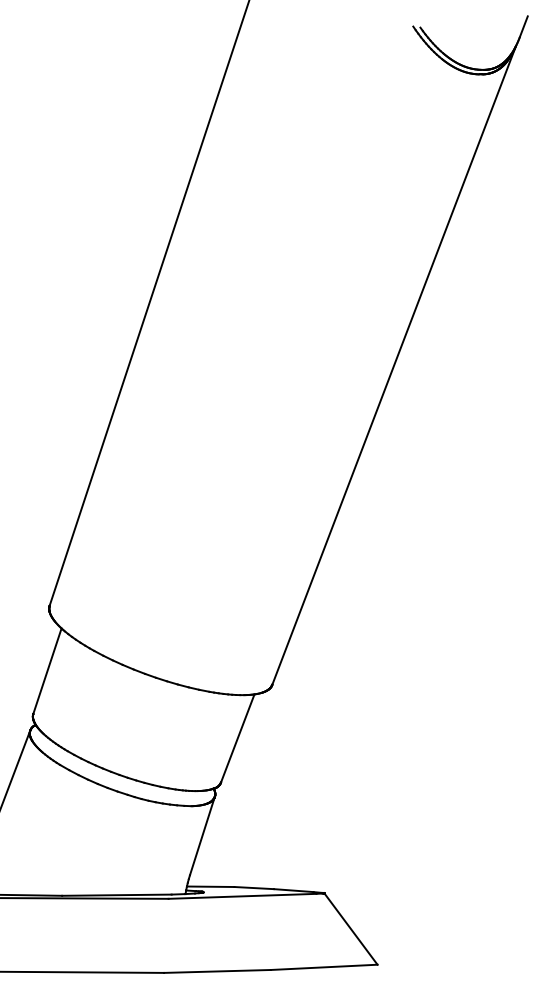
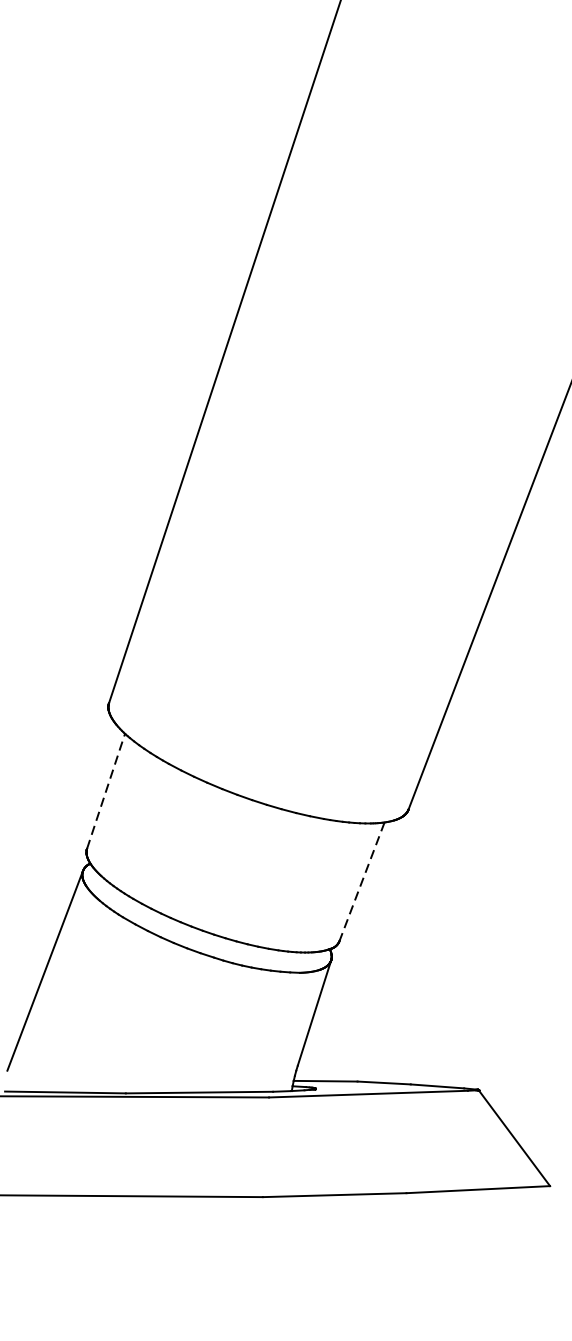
line: (47, 670) -> (106, 790), solid -> dashed
line: (237, 738) -> (361, 881), solid -> dashed

